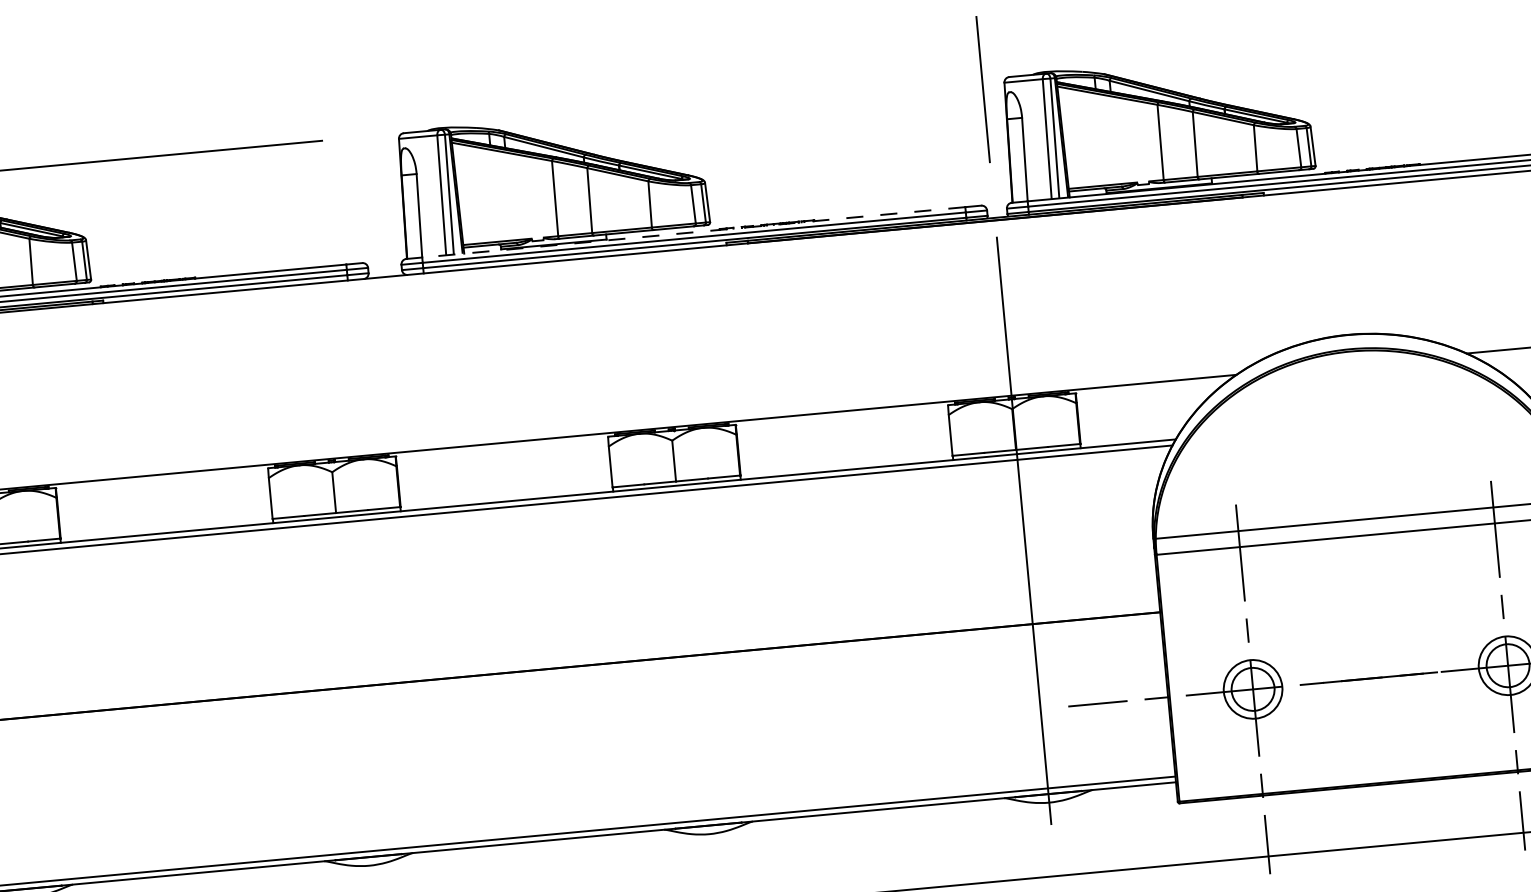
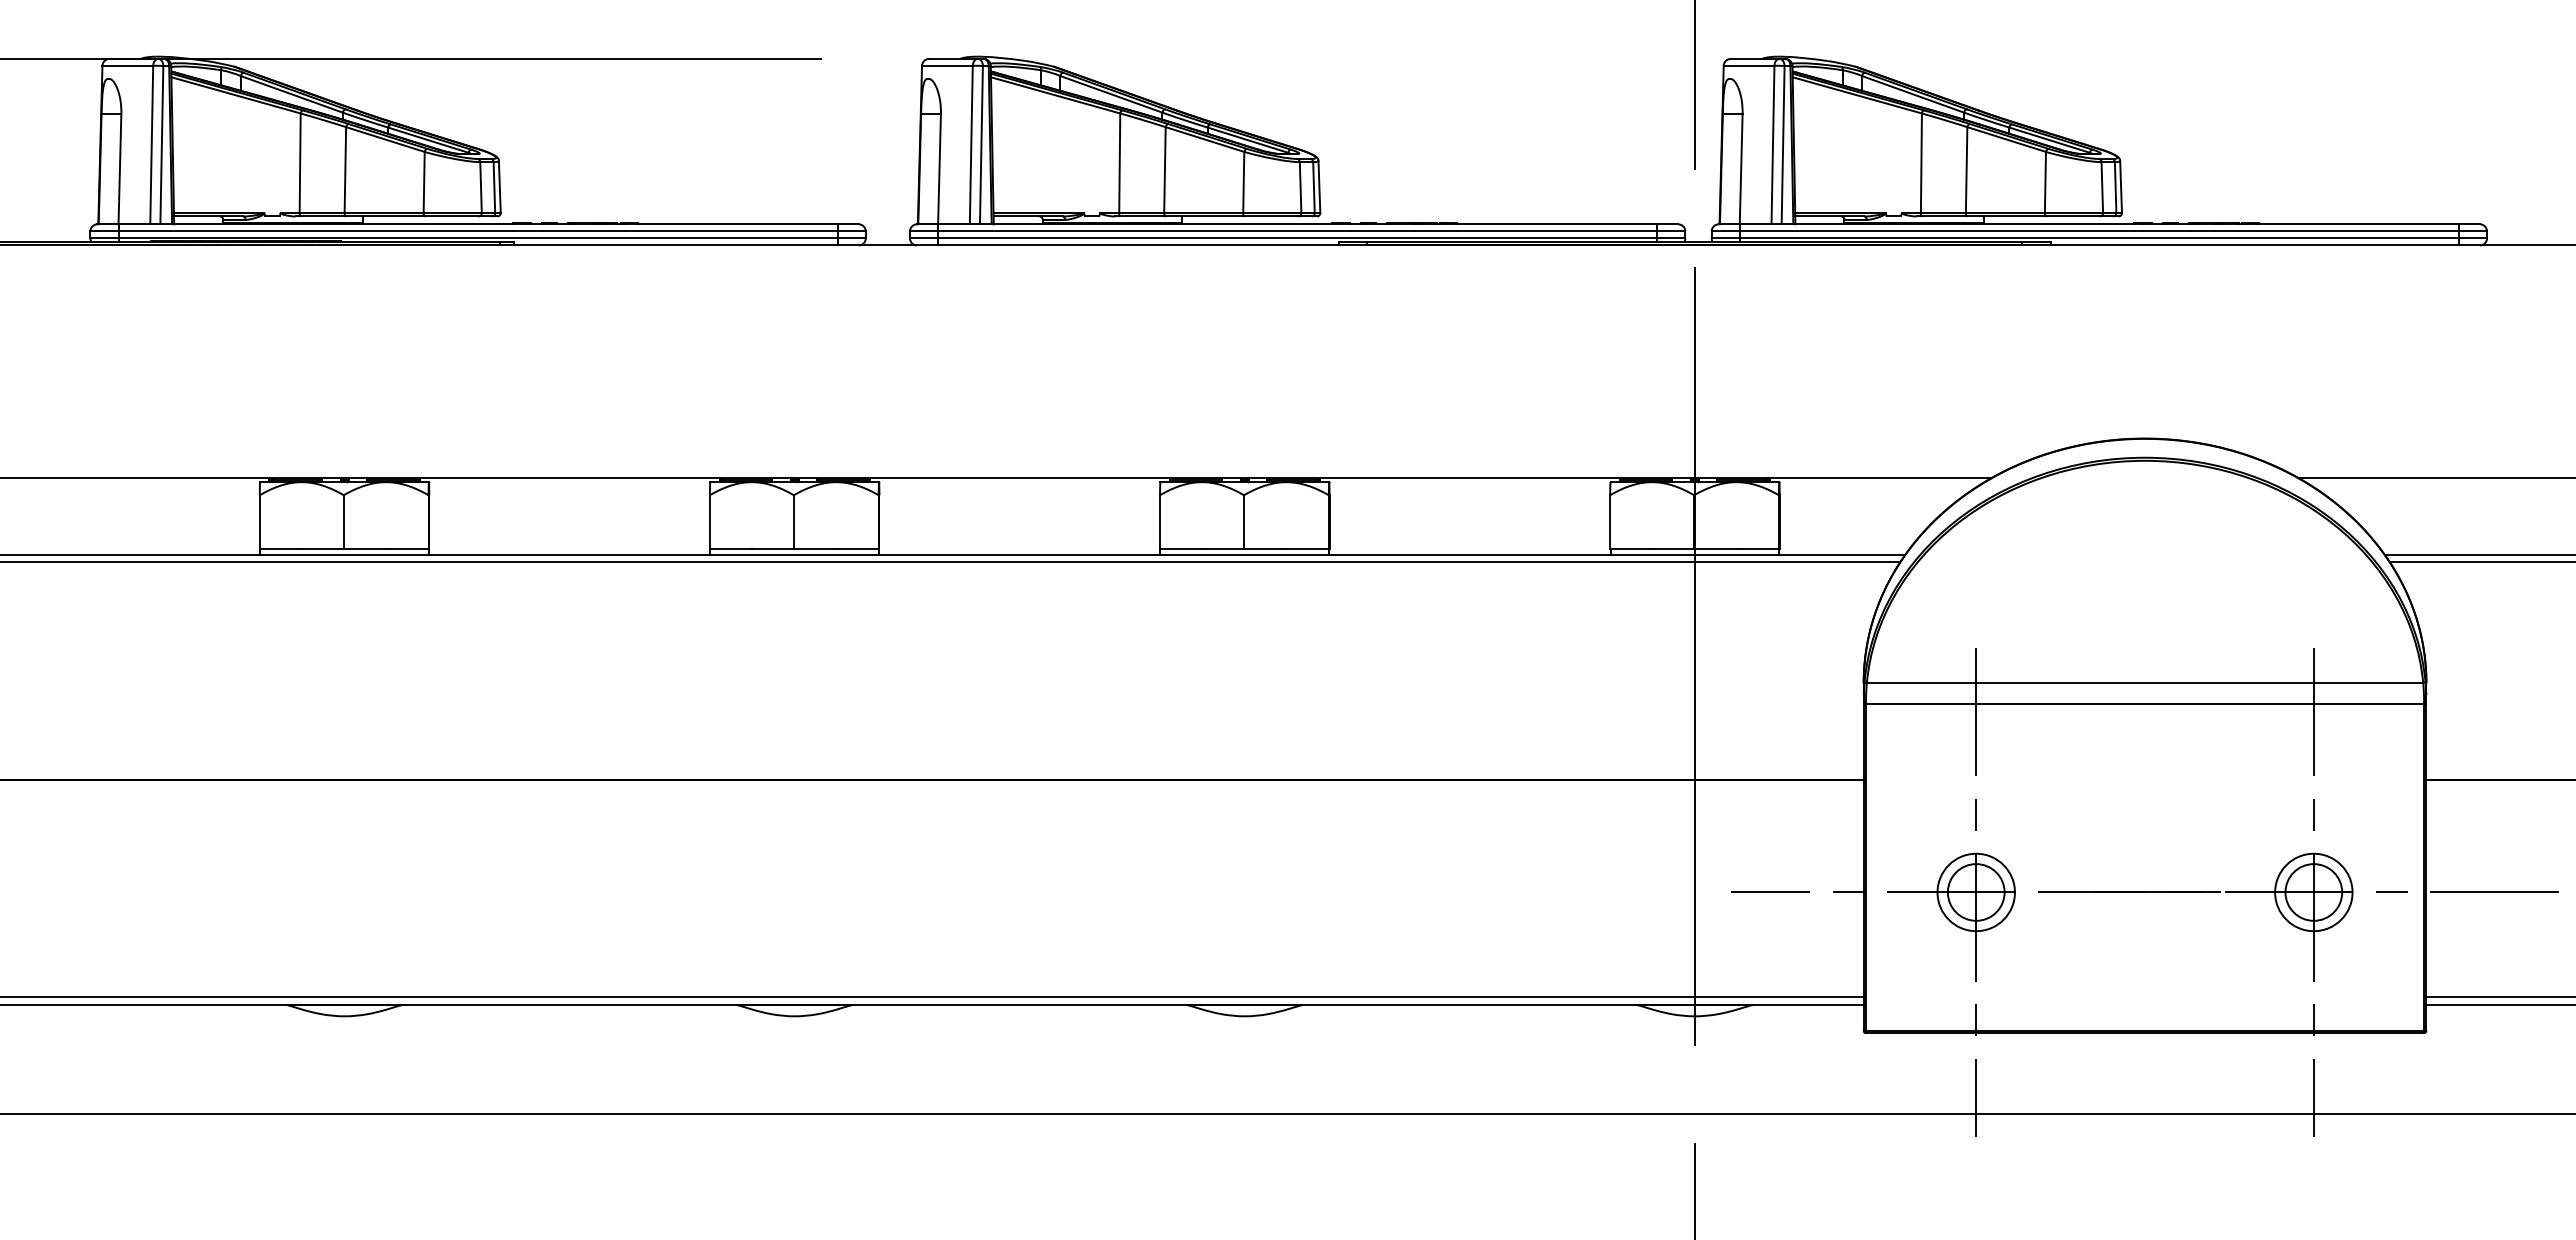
line: (693, 232) -> (1297, 224), dashed -> solid

